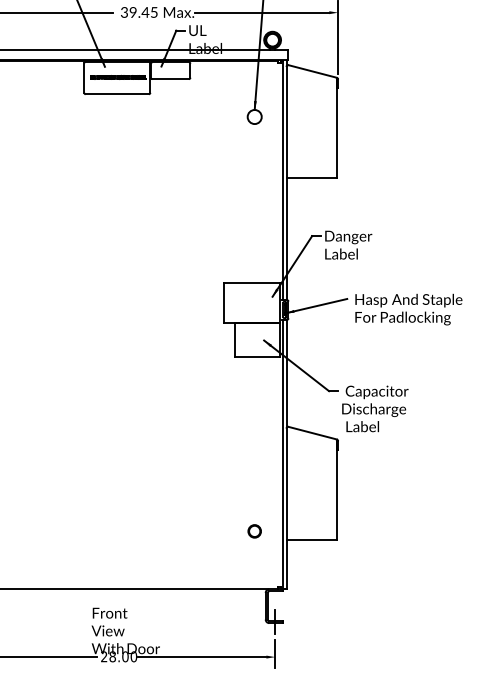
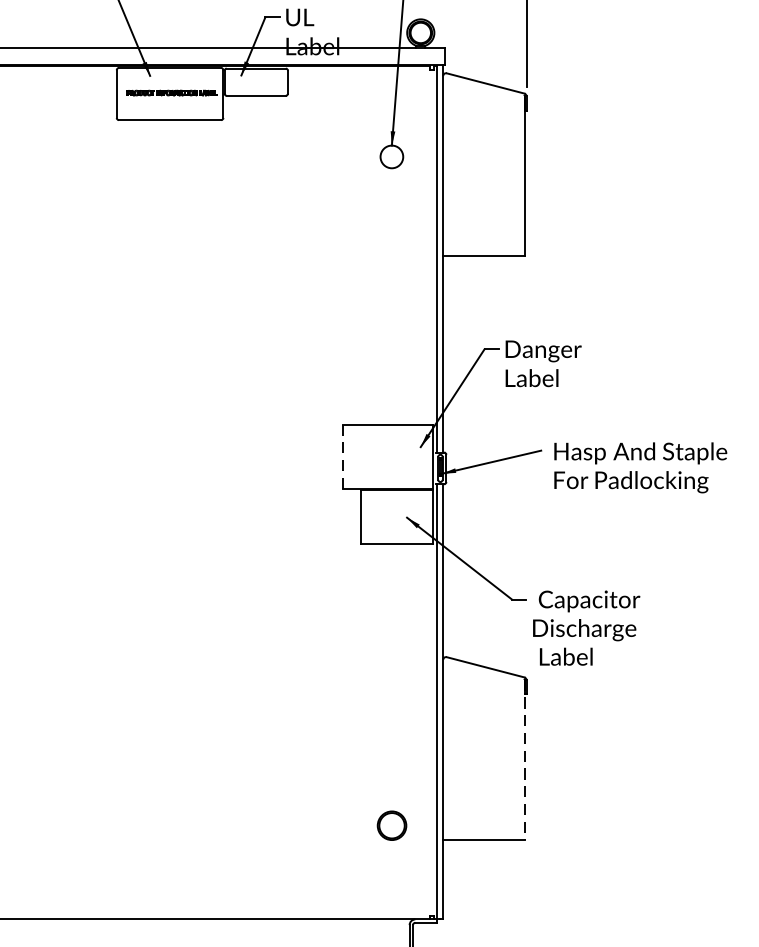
line: (224, 303) -> (343, 457), solid -> dashed
line: (337, 490) -> (525, 759), solid -> dashed
circle: (254, 531) -> (391, 825), size x1.4

